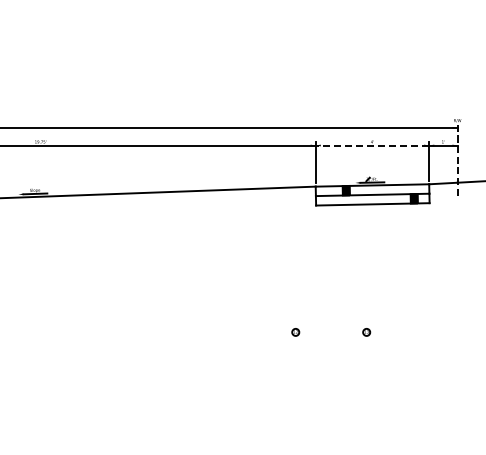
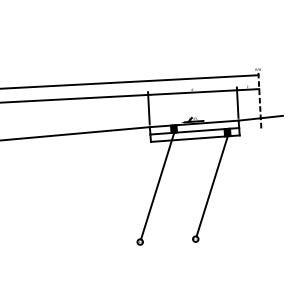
line: (372, 145) -> (192, 92), dashed -> solid
line: (321, 262) -> (157, 186), added
line: (390, 266) -> (211, 186), added

